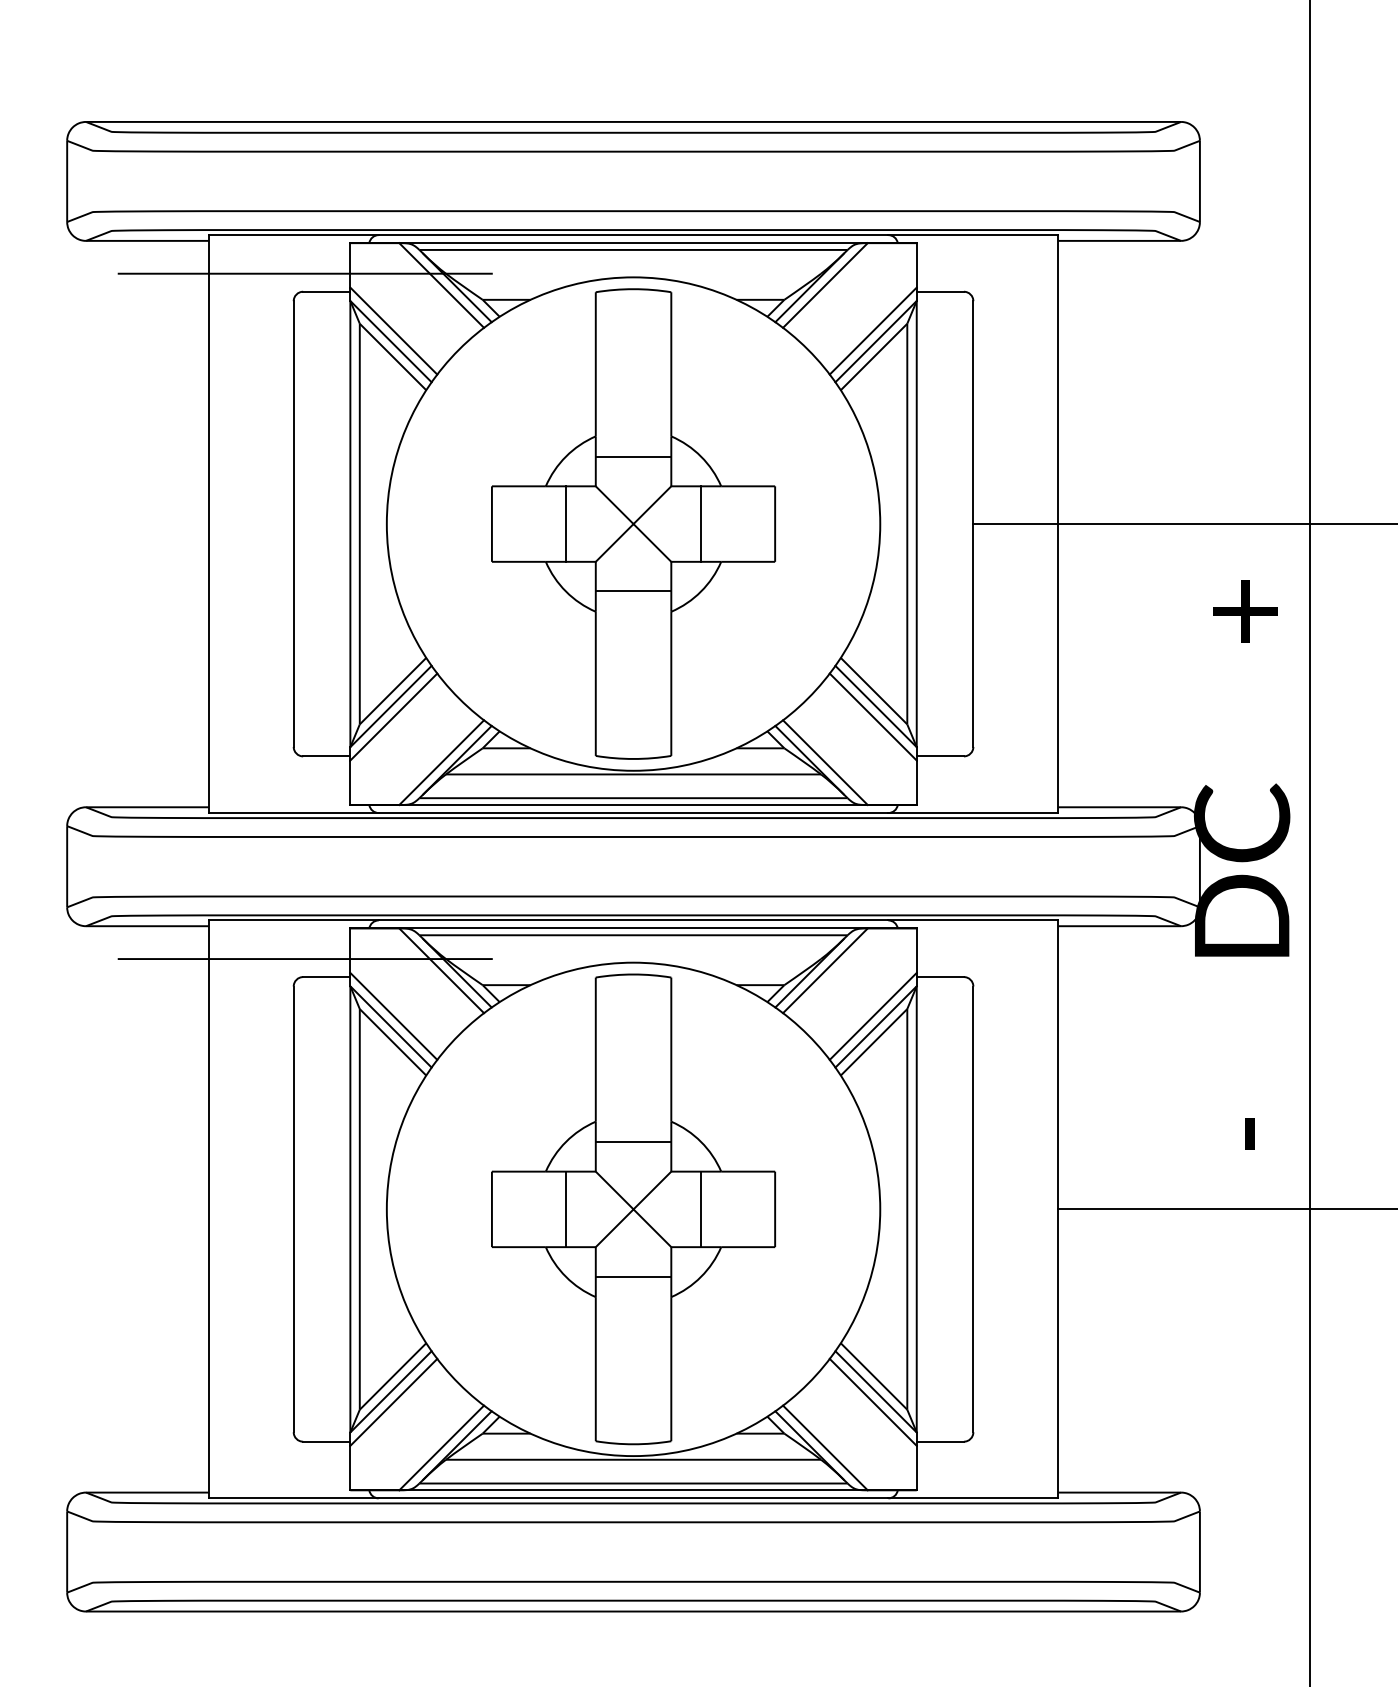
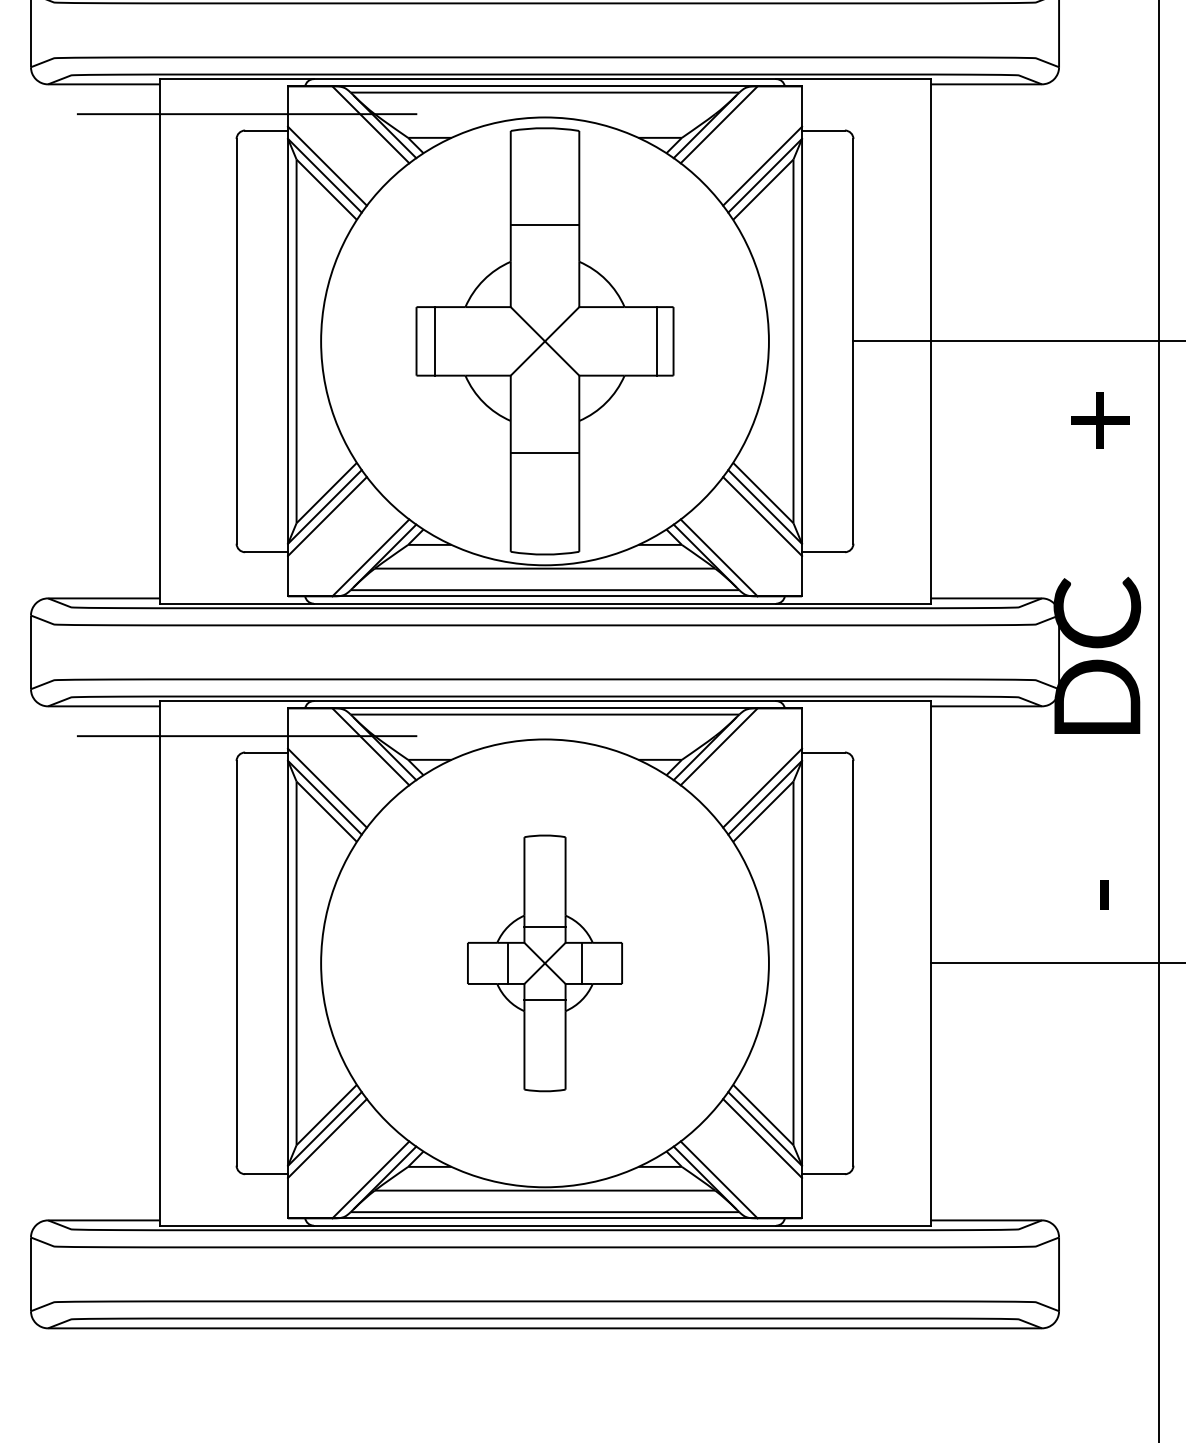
line: (633, 456) -> (544, 224), moved
line: (566, 523) -> (435, 340), moved
line: (700, 523) -> (656, 340), moved
line: (633, 591) -> (544, 453), moved
part: (633, 1209) -> (544, 963), size x0.6

